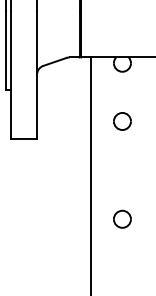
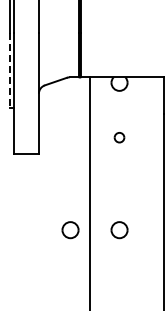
line: (5, 51) -> (9, 71), solid -> dashed
part: (122, 121) -> (119, 137), size x0.6
part: (70, 219) -> (70, 230), added

